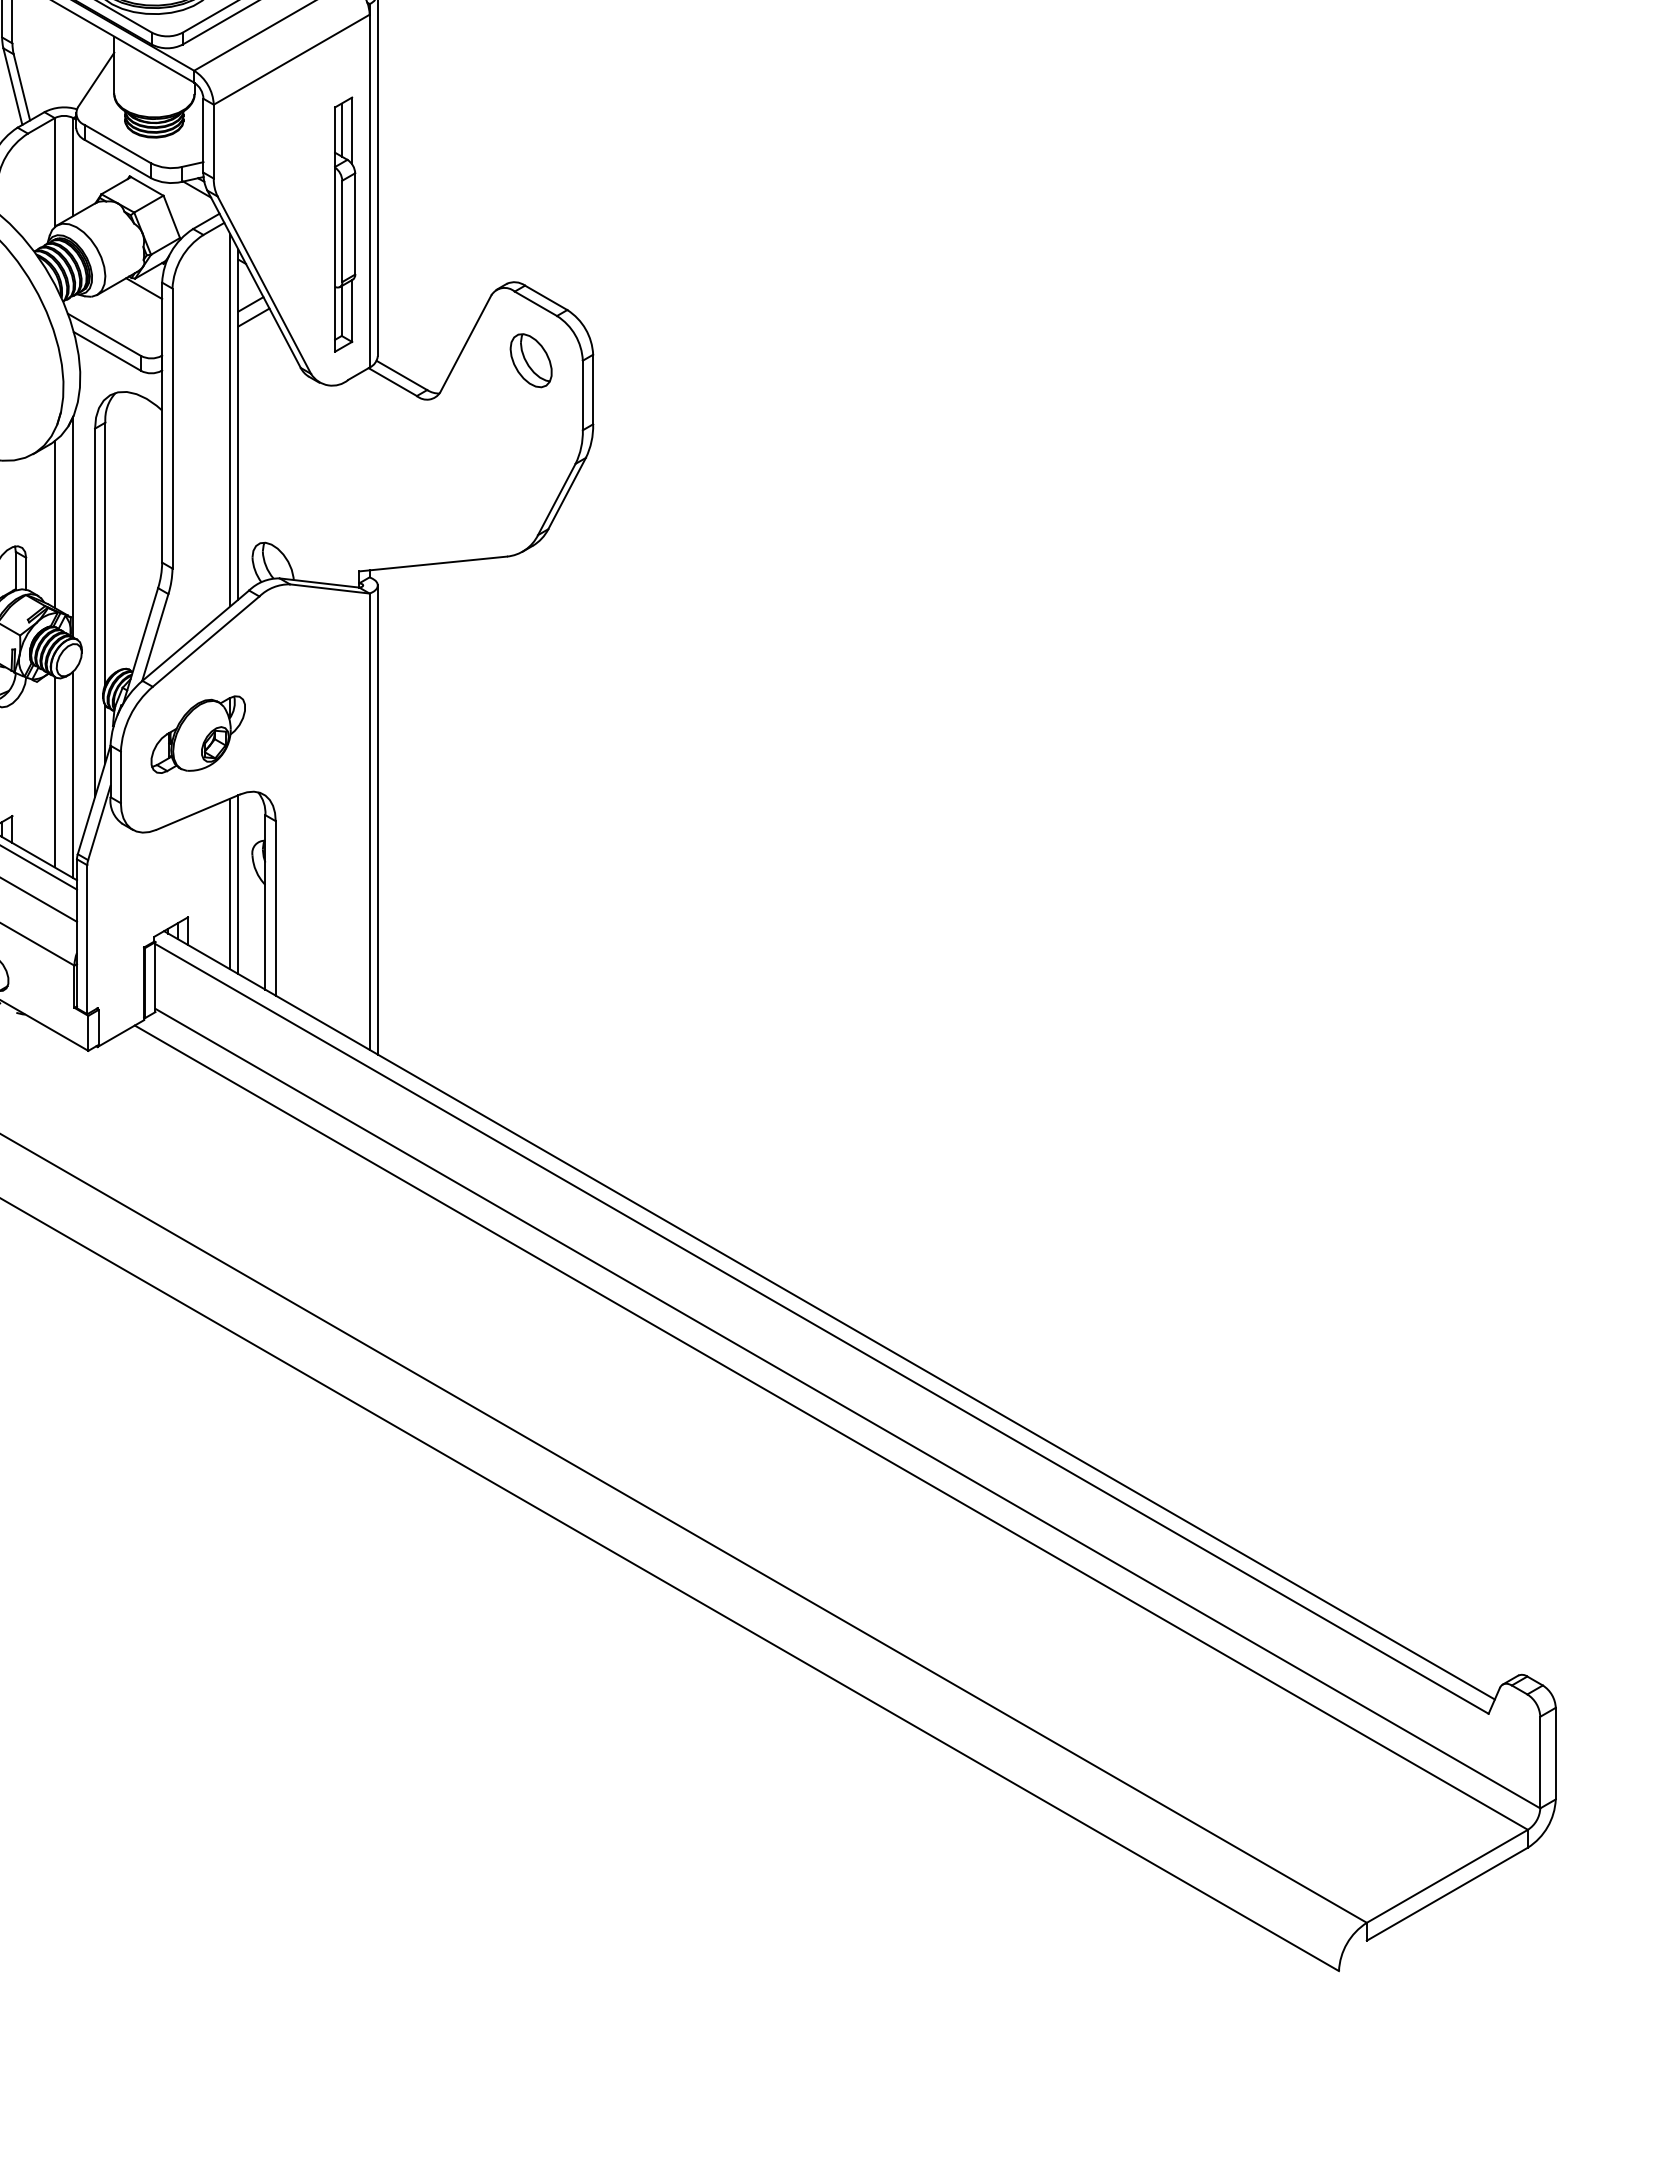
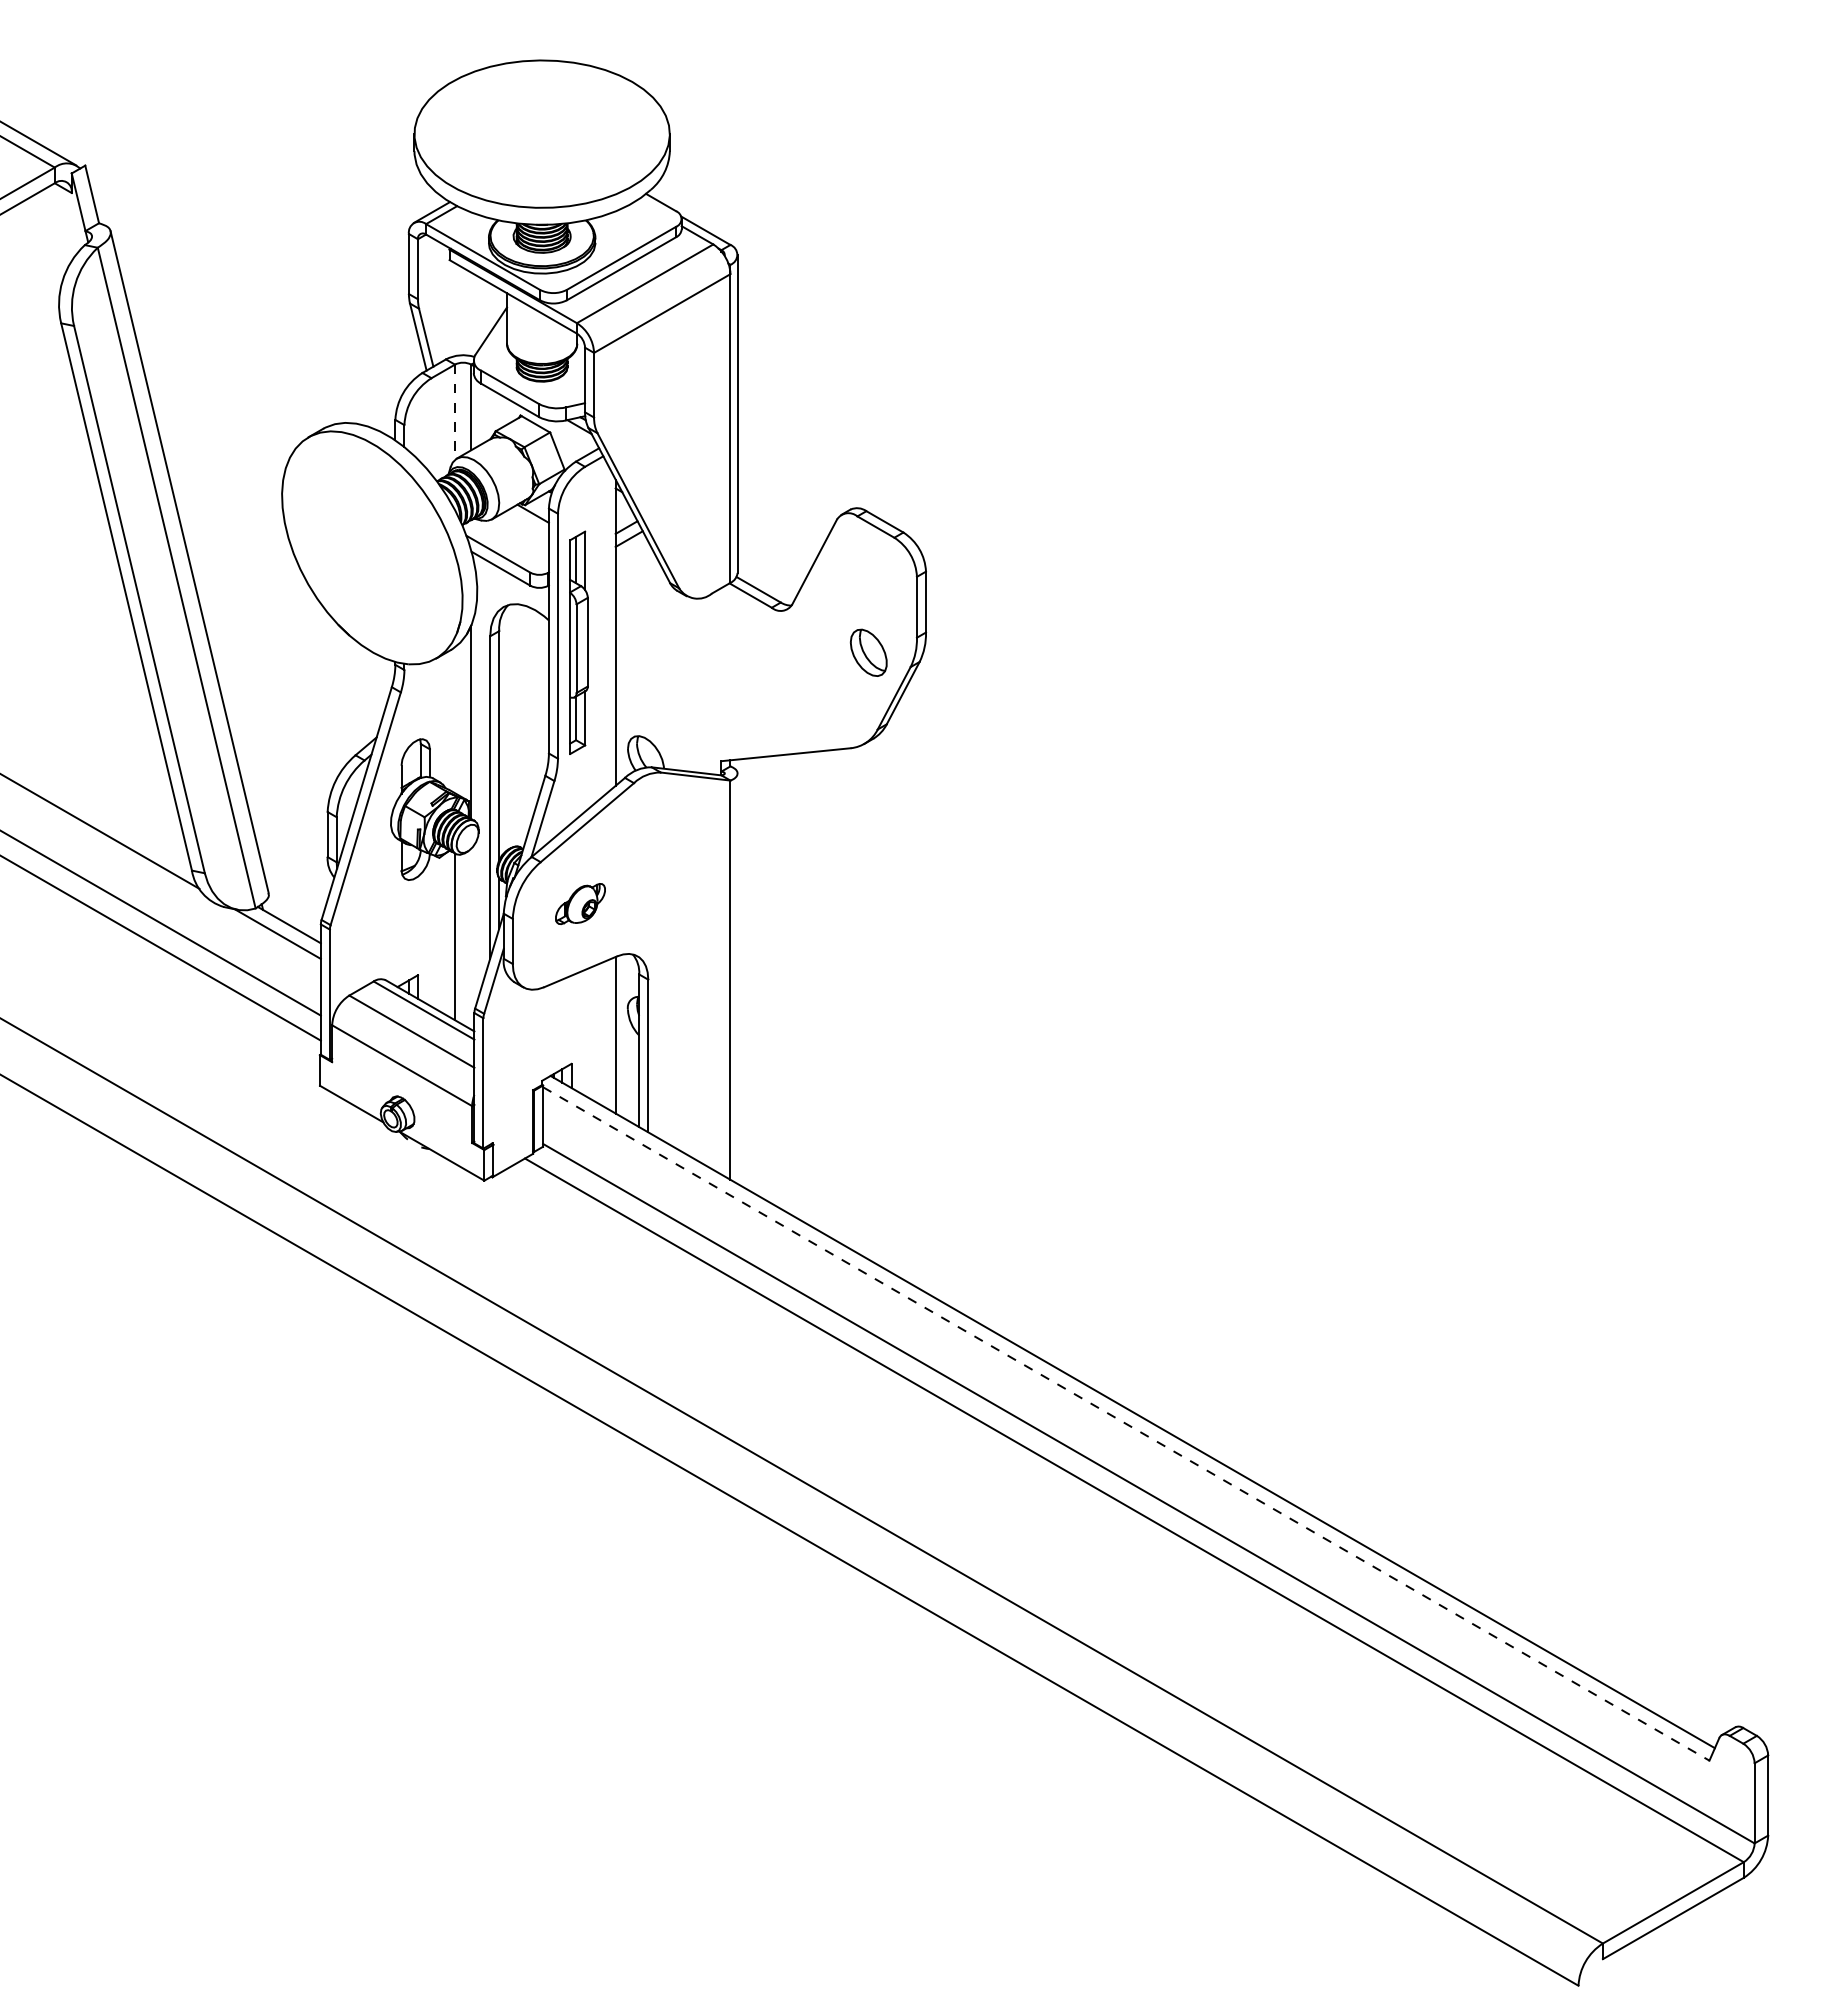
line: (55, 172) -> (455, 412), solid -> dashed
part: (344, 224) -> (578, 642), moved
part: (530, 360) -> (868, 652), moved
line: (230, 419) -> (608, 628), removed
line: (55, 524) -> (455, 720), removed
part: (198, 734) -> (580, 903), size x0.6
line: (73, 774) -> (471, 938), removed
line: (377, 819) -> (737, 978), removed
line: (230, 883) -> (608, 1034), removed
line: (822, 1329) -> (1126, 1424), solid -> dashed

